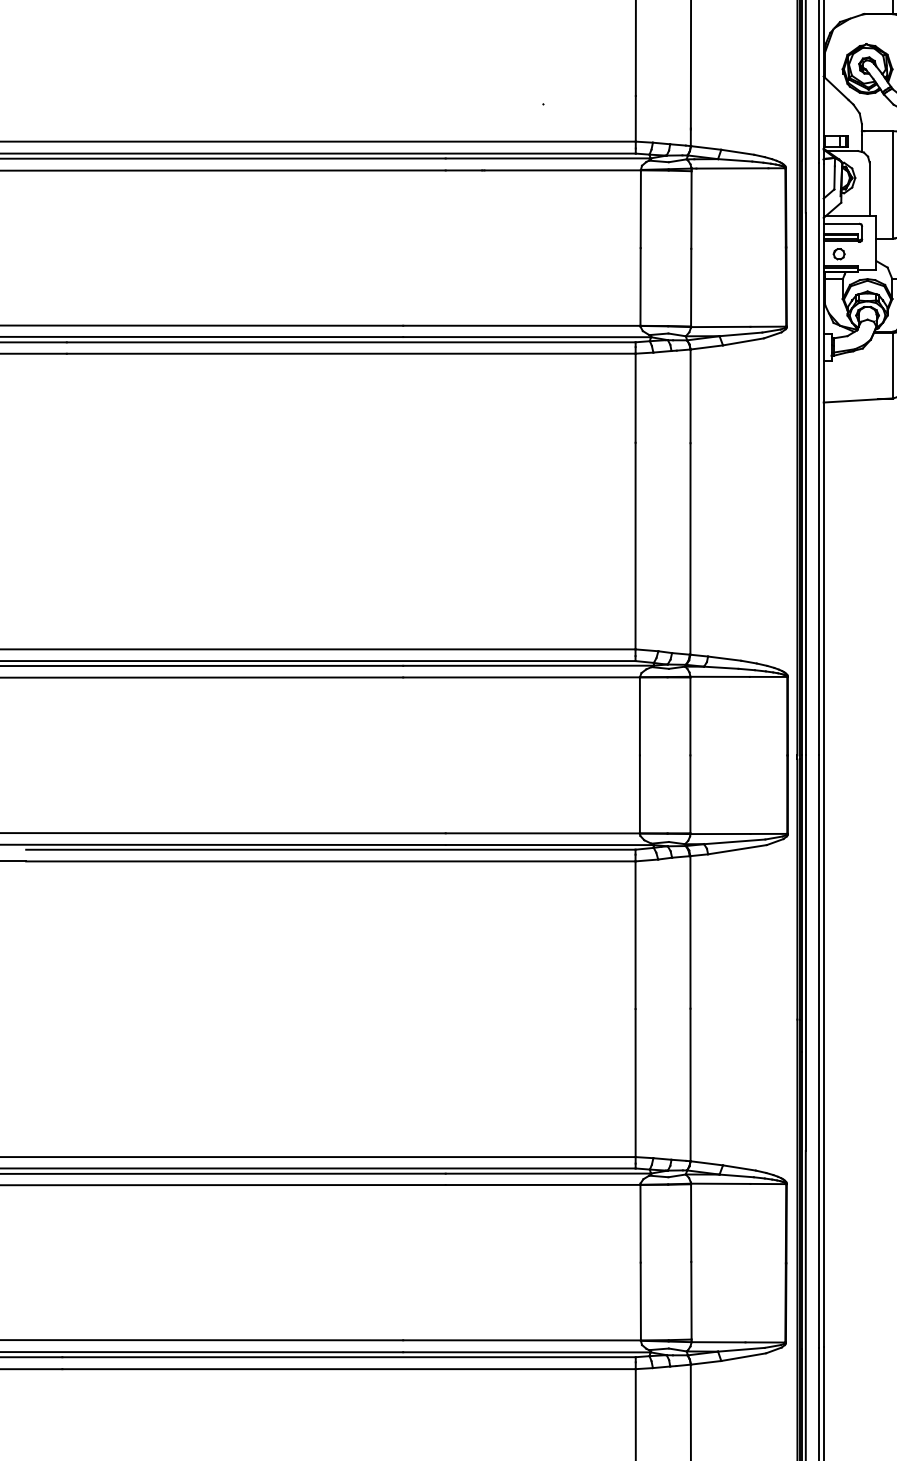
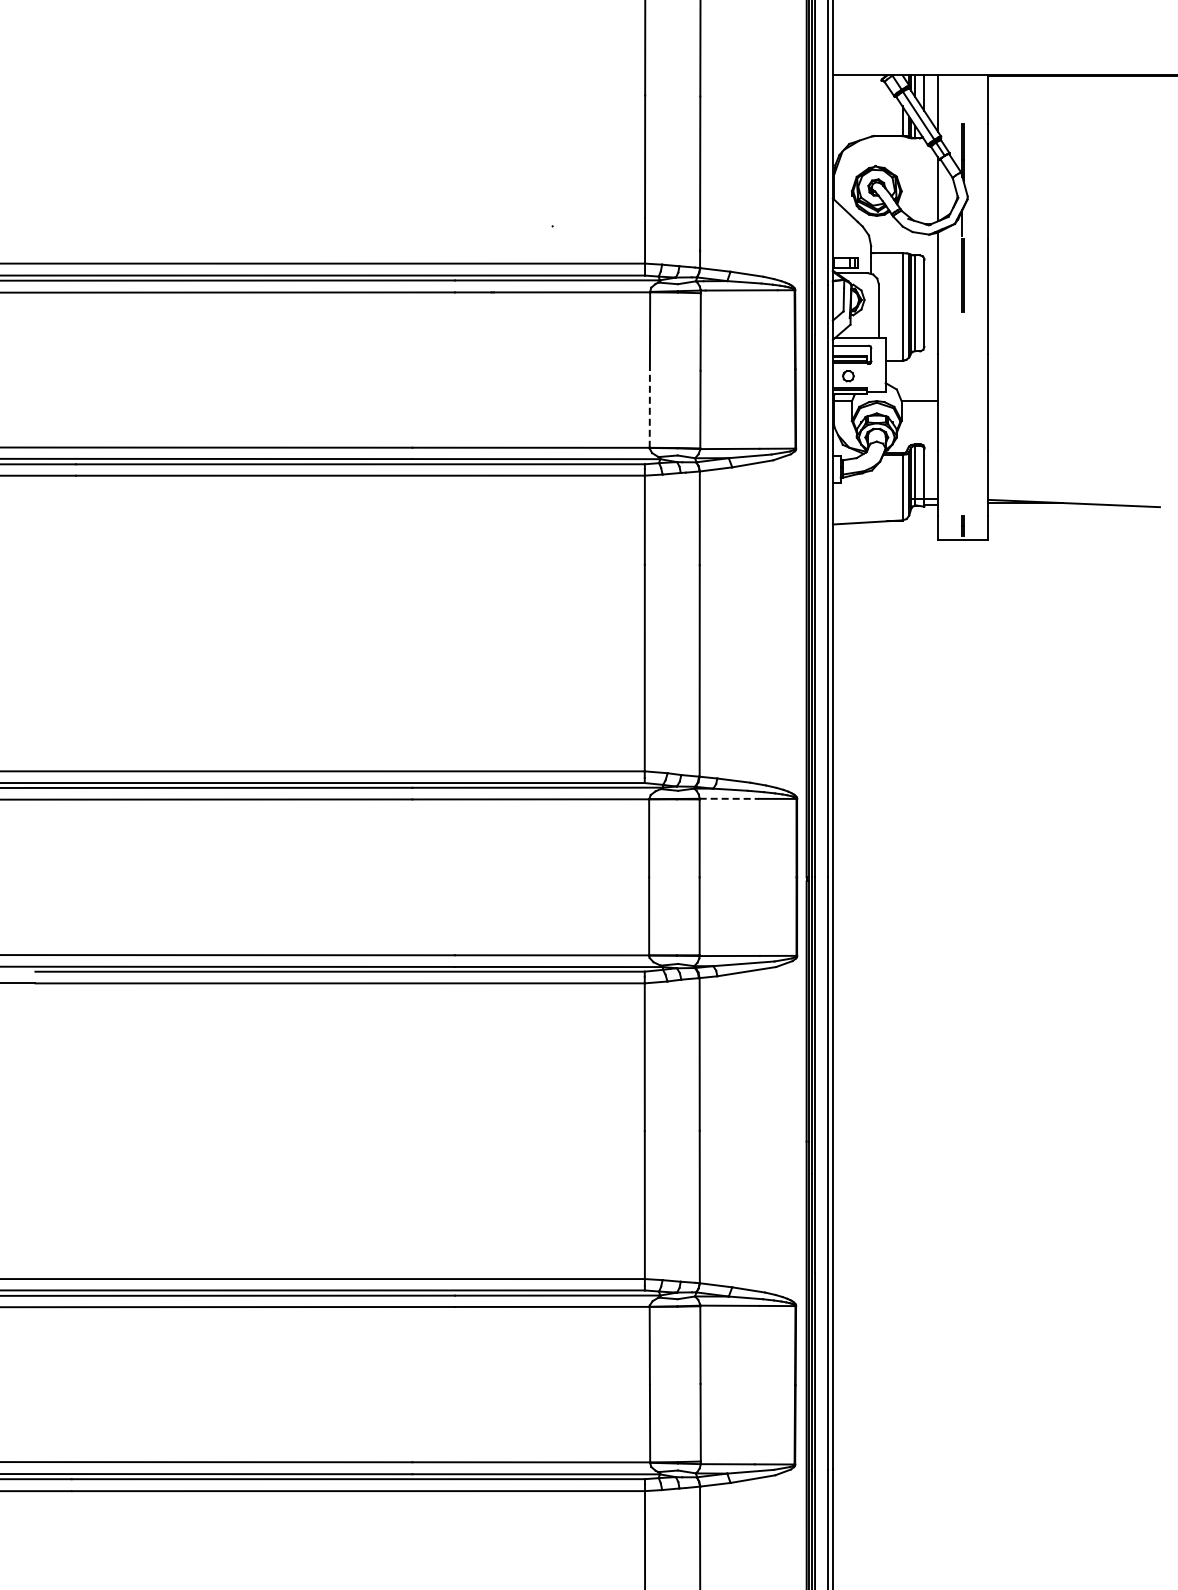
line: (640, 286) -> (649, 408), solid -> dashed
line: (720, 676) -> (729, 798), solid -> dashed

